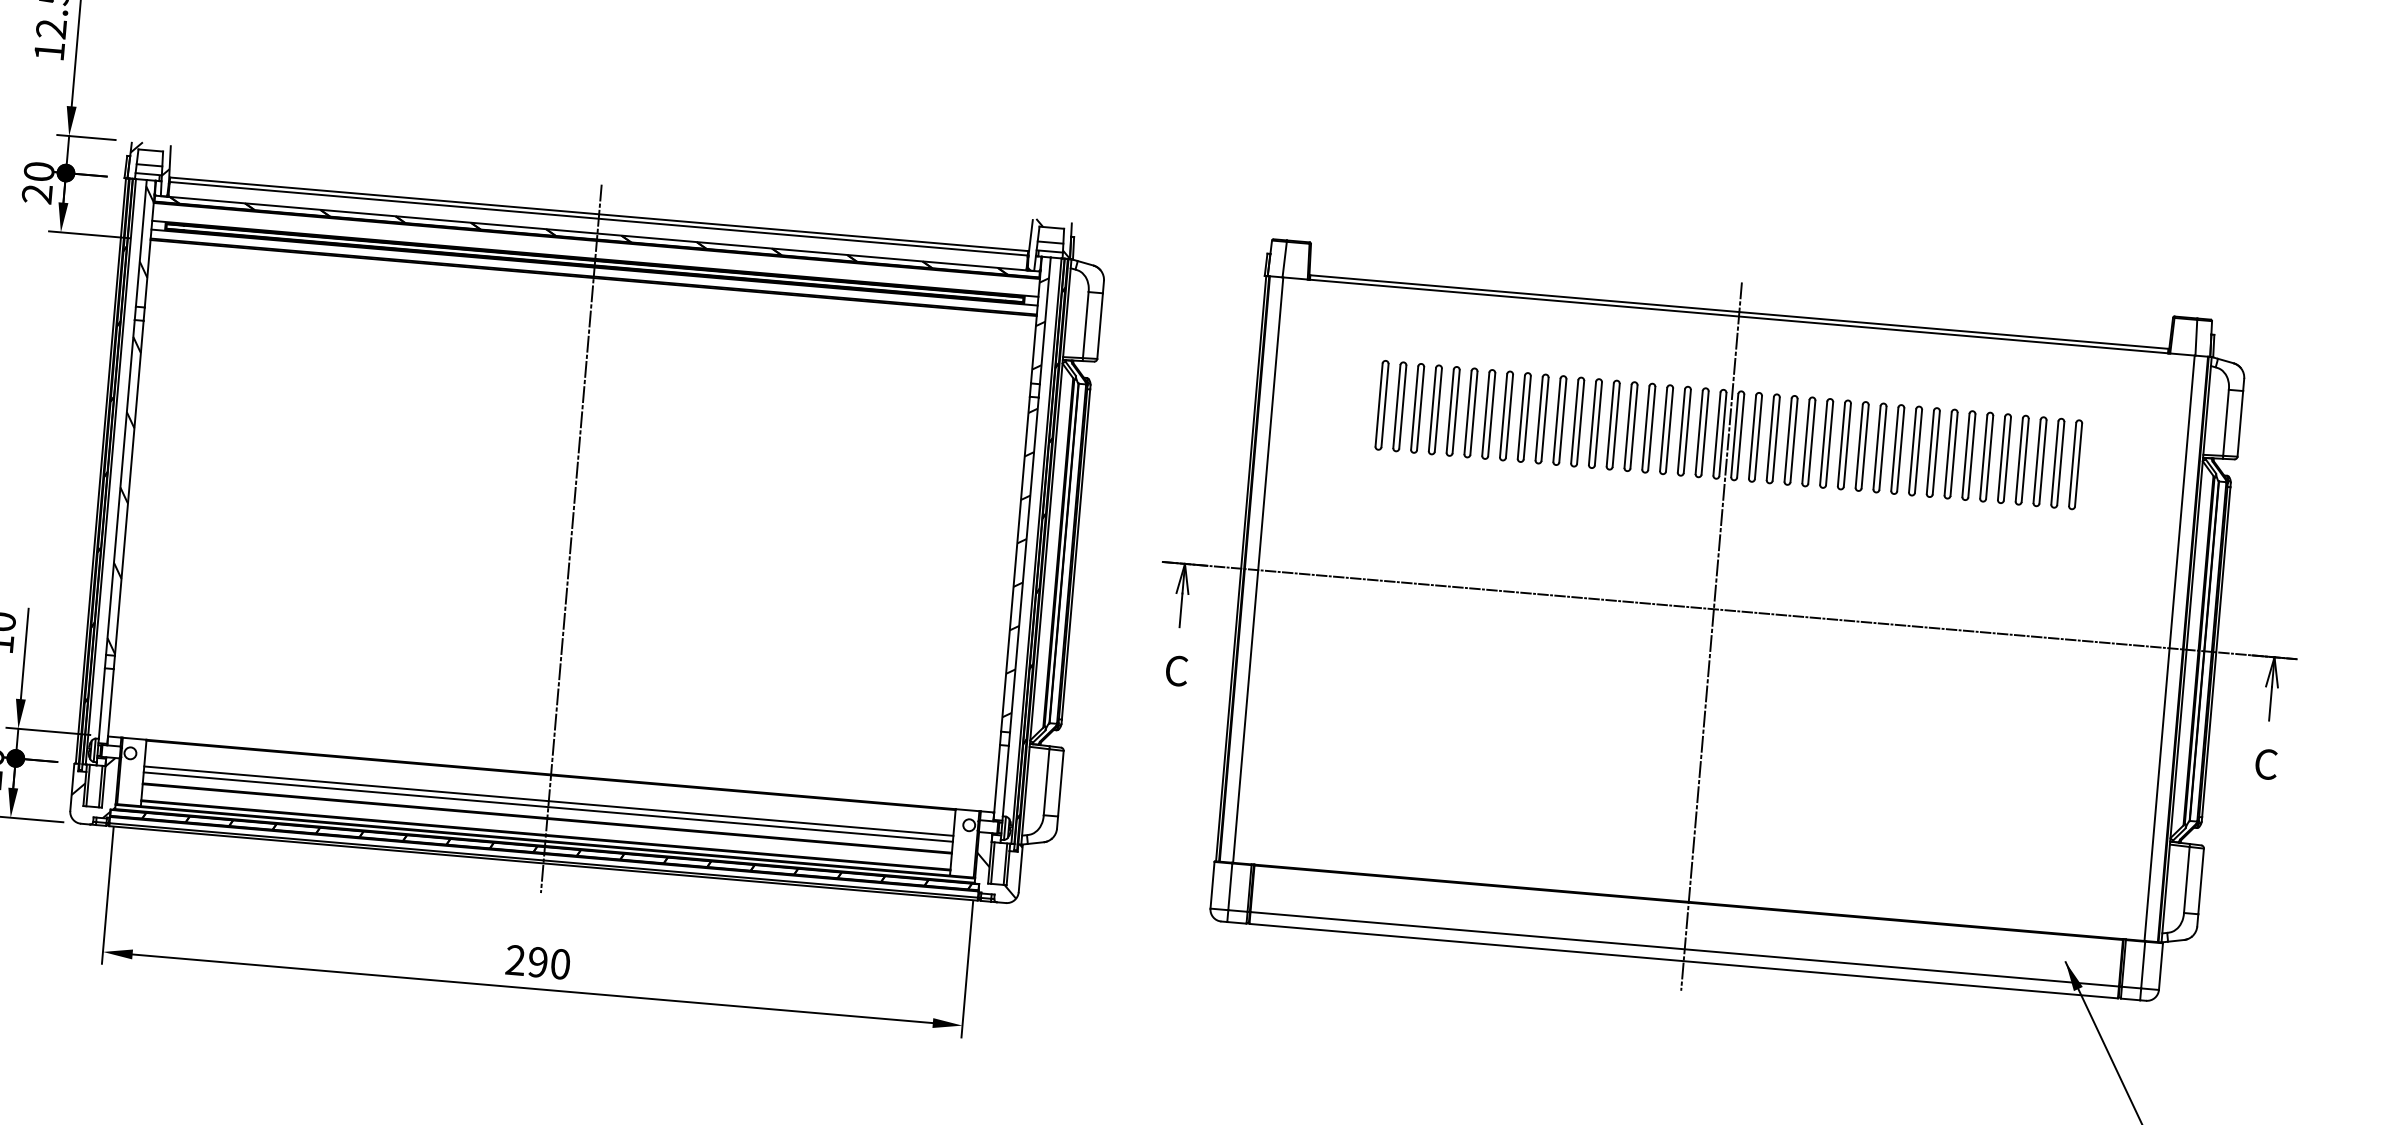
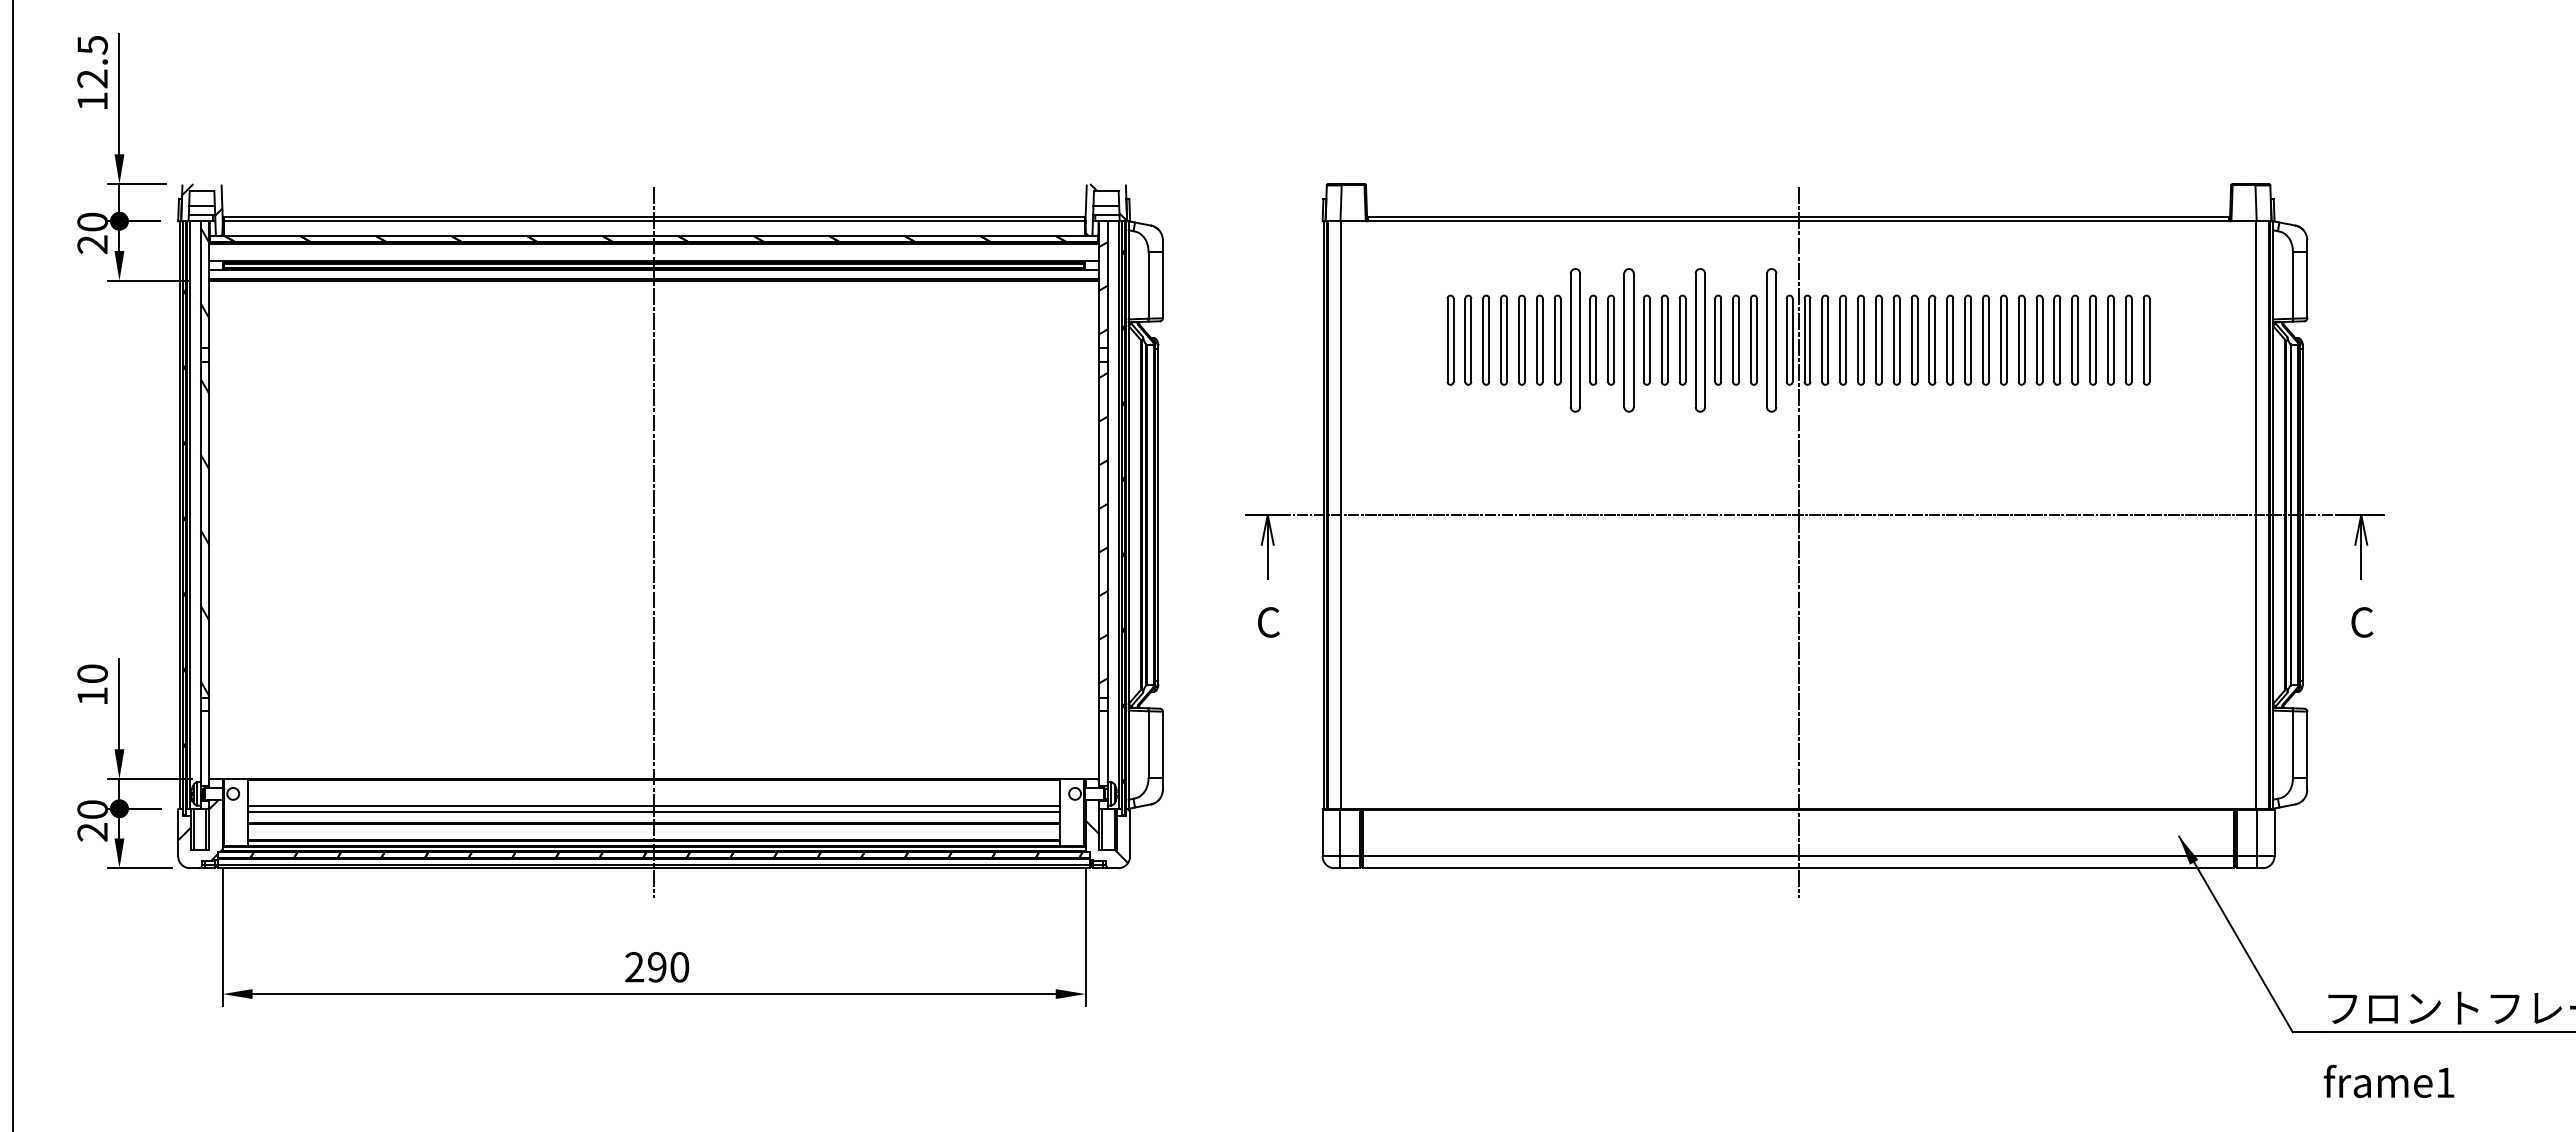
part: (1506, 415) -> (1575, 339), size x1.6
part: (1559, 419) -> (1628, 339), size x1.6
part: (1631, 425) -> (1700, 339), size x1.6
part: (1701, 432) -> (1771, 339), size x1.6

